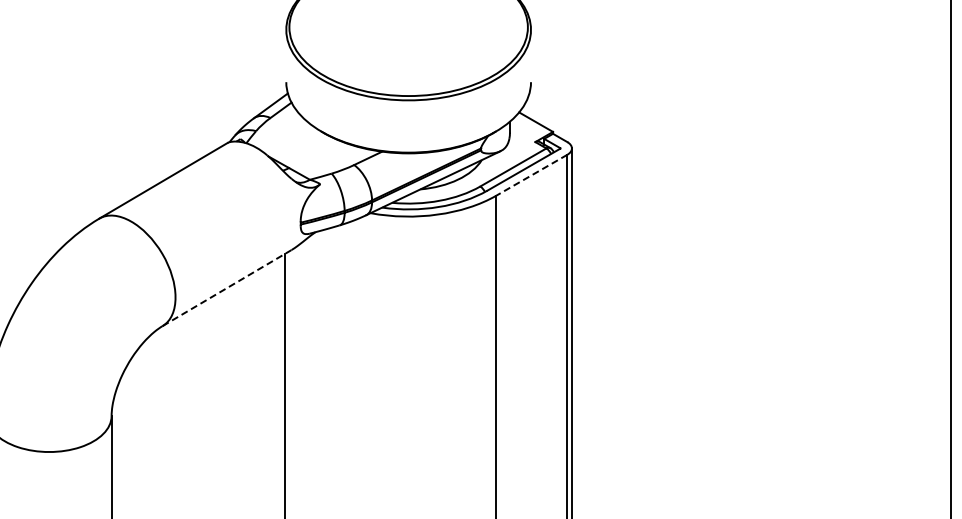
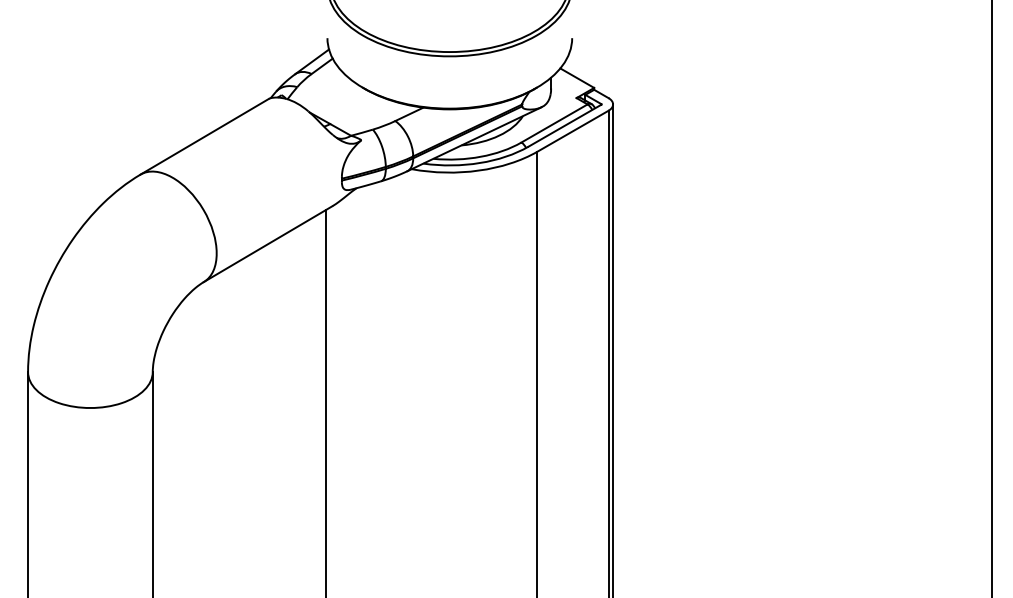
line: (531, 175) -> (572, 131), dashed -> solid
line: (227, 288) -> (268, 244), dashed -> solid

